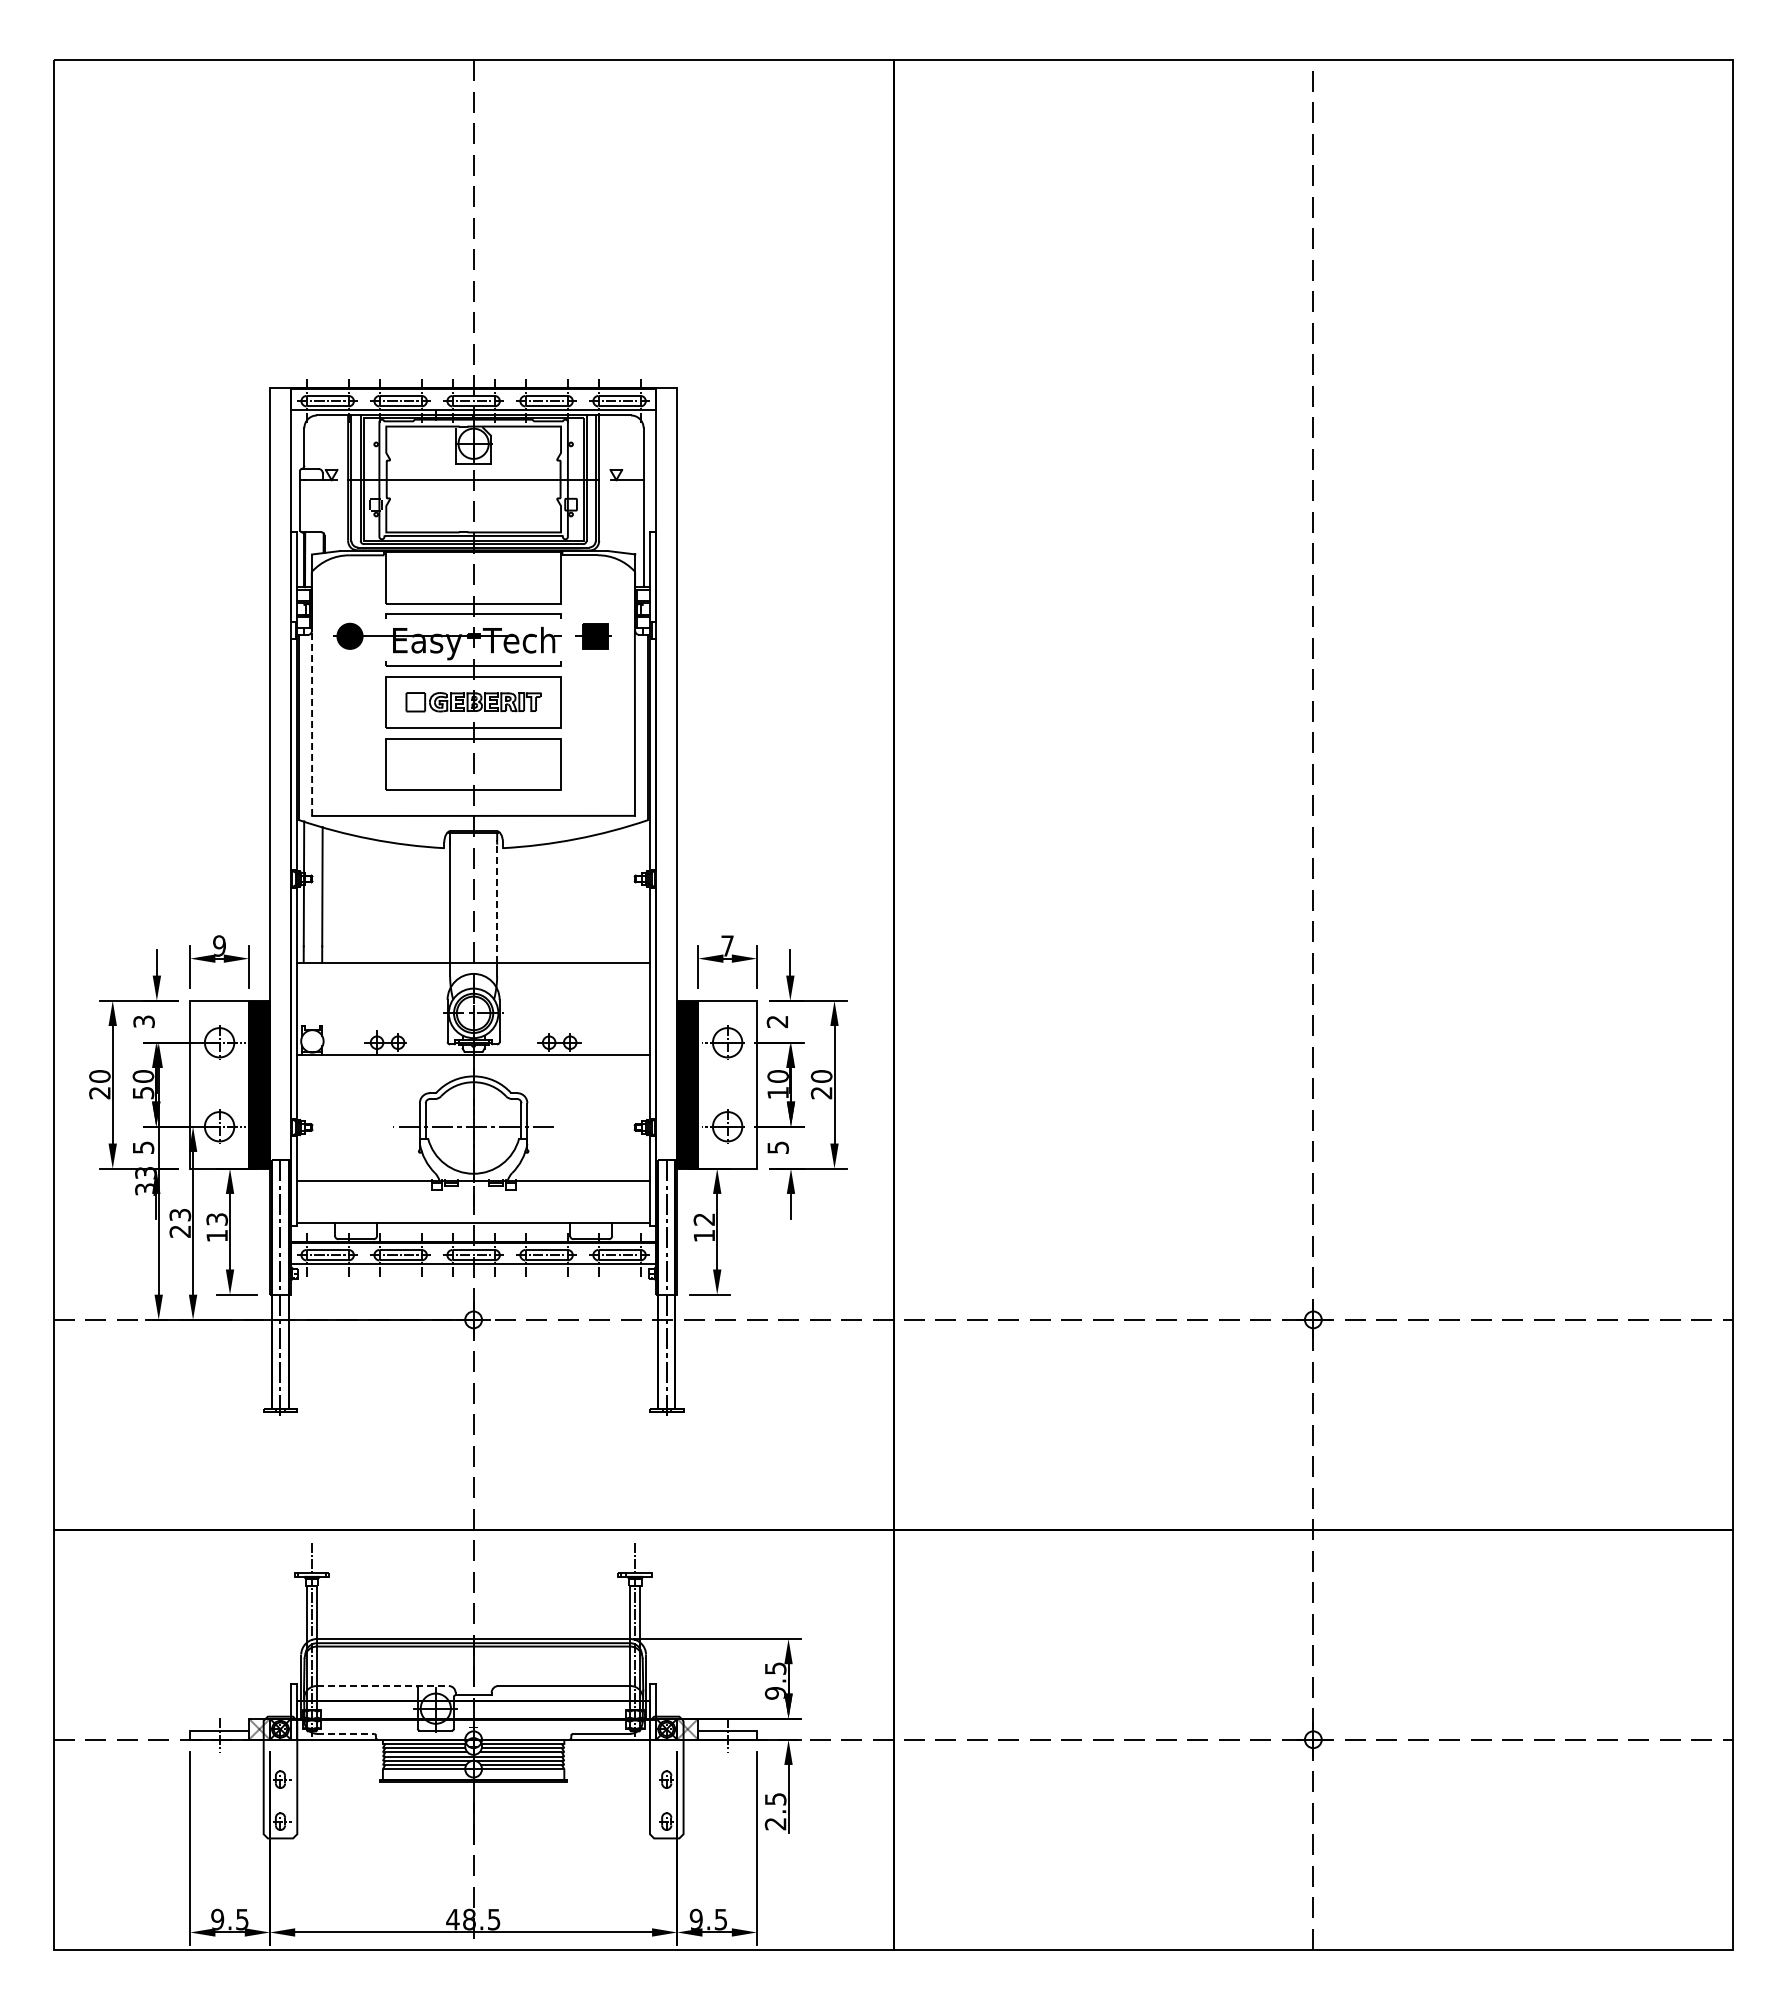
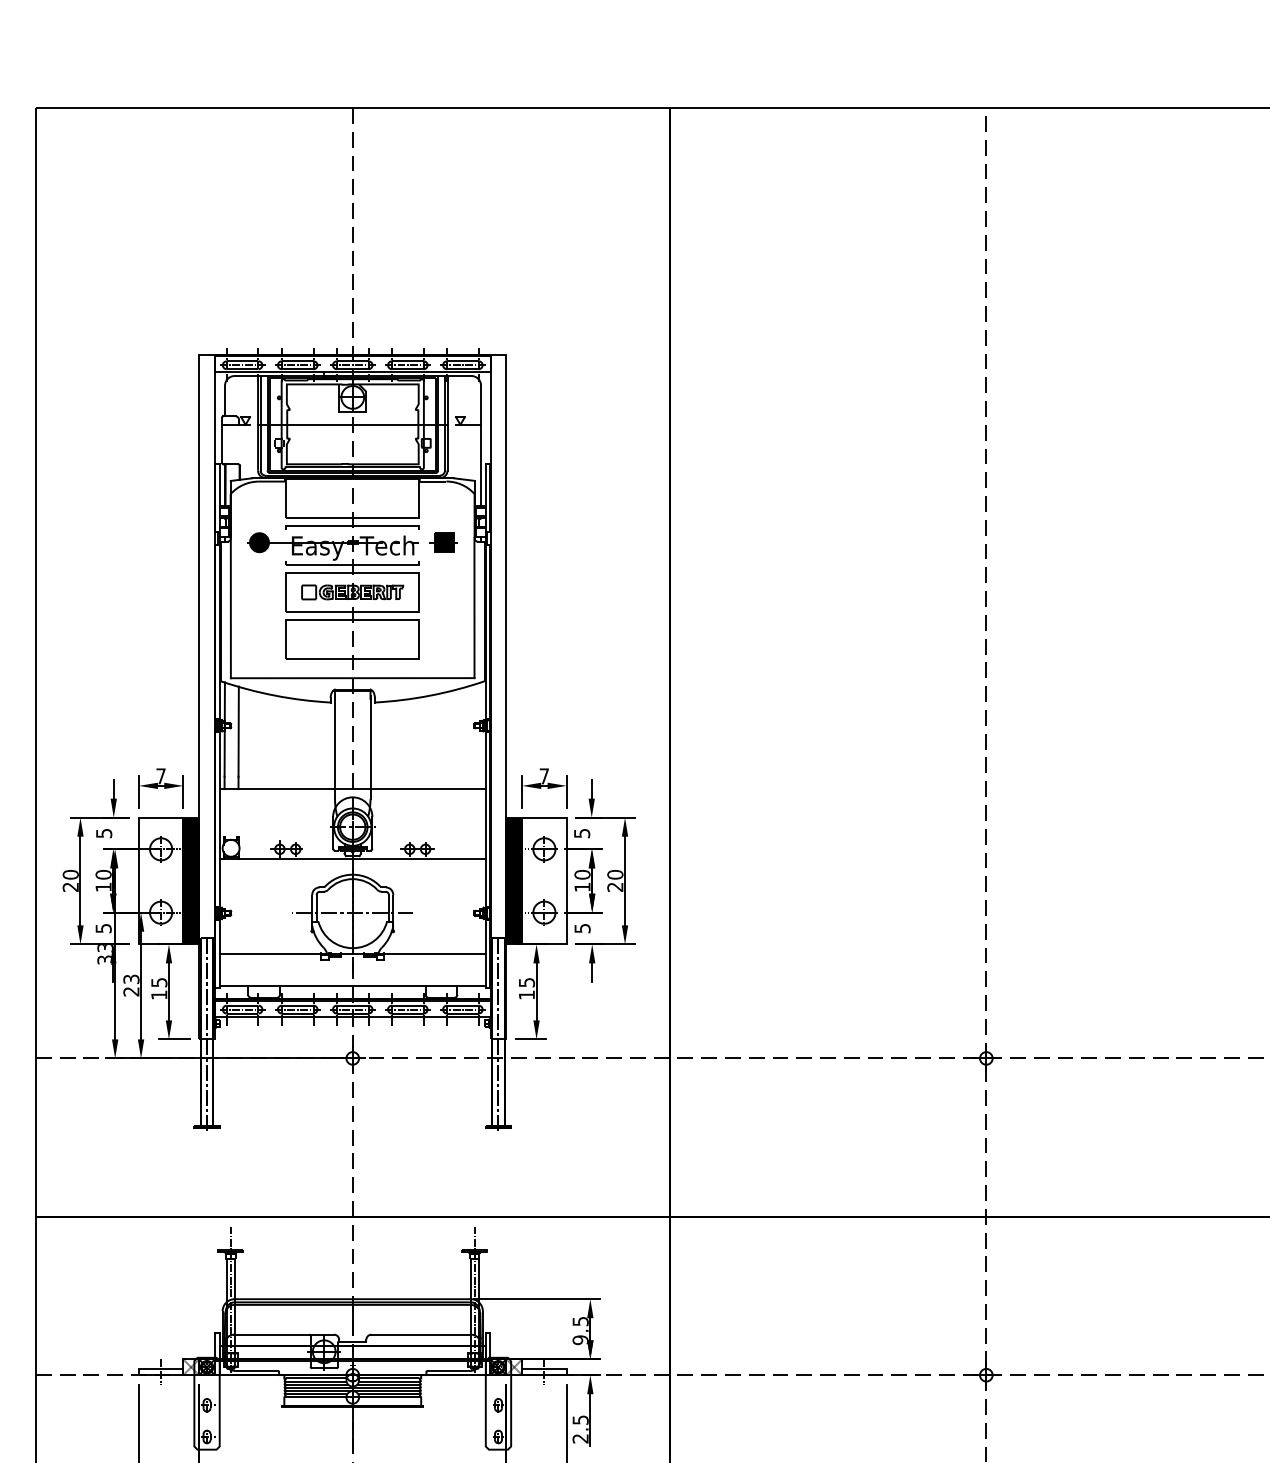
line: (312, 723) -> (231, 608), dashed -> solid
line: (497, 901) -> (370, 742), dashed -> solid
text: (219, 945) -> (161, 775), 9 -> 7
text: (143, 1021) -> (103, 833), 3 -> 5
text: (777, 1021) -> (582, 833), 2 -> 5
text: (143, 1093) -> (103, 887), 50 -> 10
text: (216, 1219) -> (158, 982), 13 -> 15
text: (704, 1219) -> (526, 982), 12 -> 15
line: (383, 1686) -> (284, 1335), dashed -> solid
line: (345, 1733) -> (256, 1370), dashed -> solid

